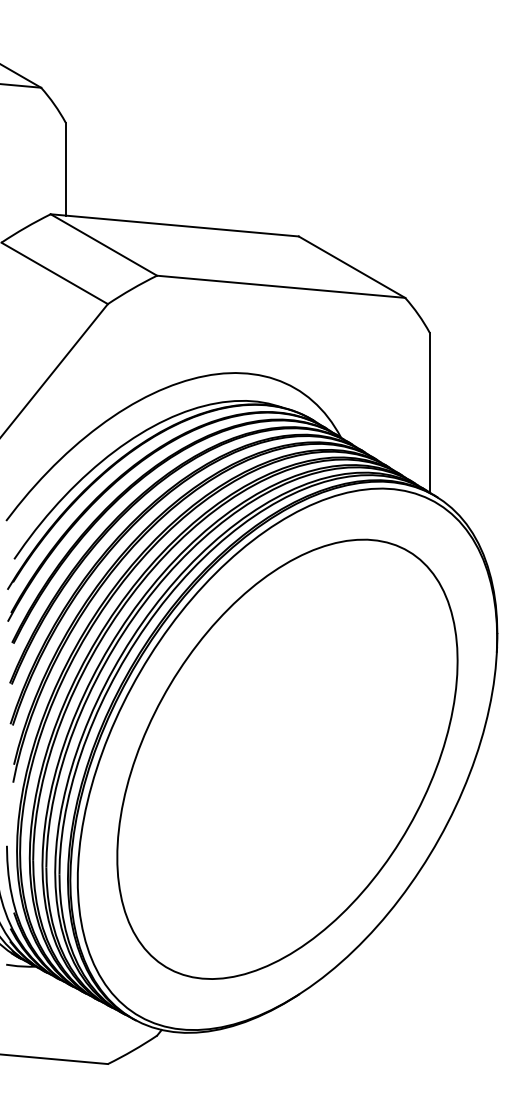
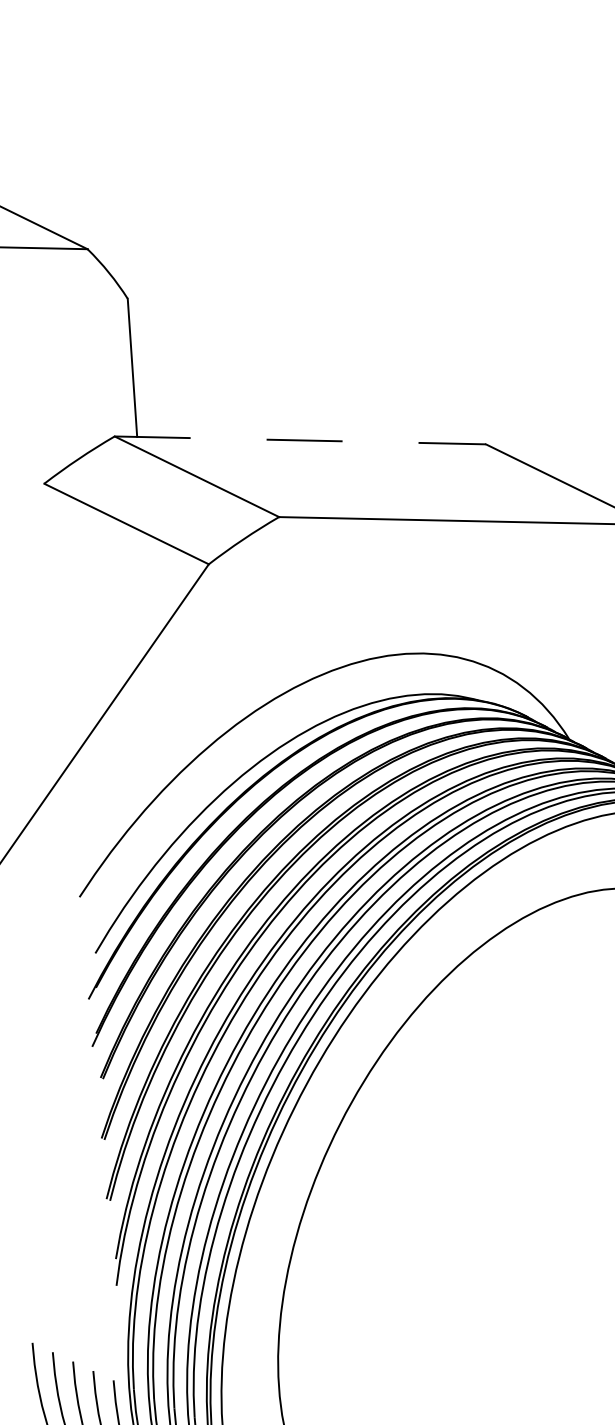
line: (174, 225) -> (299, 440), solid -> dashed

